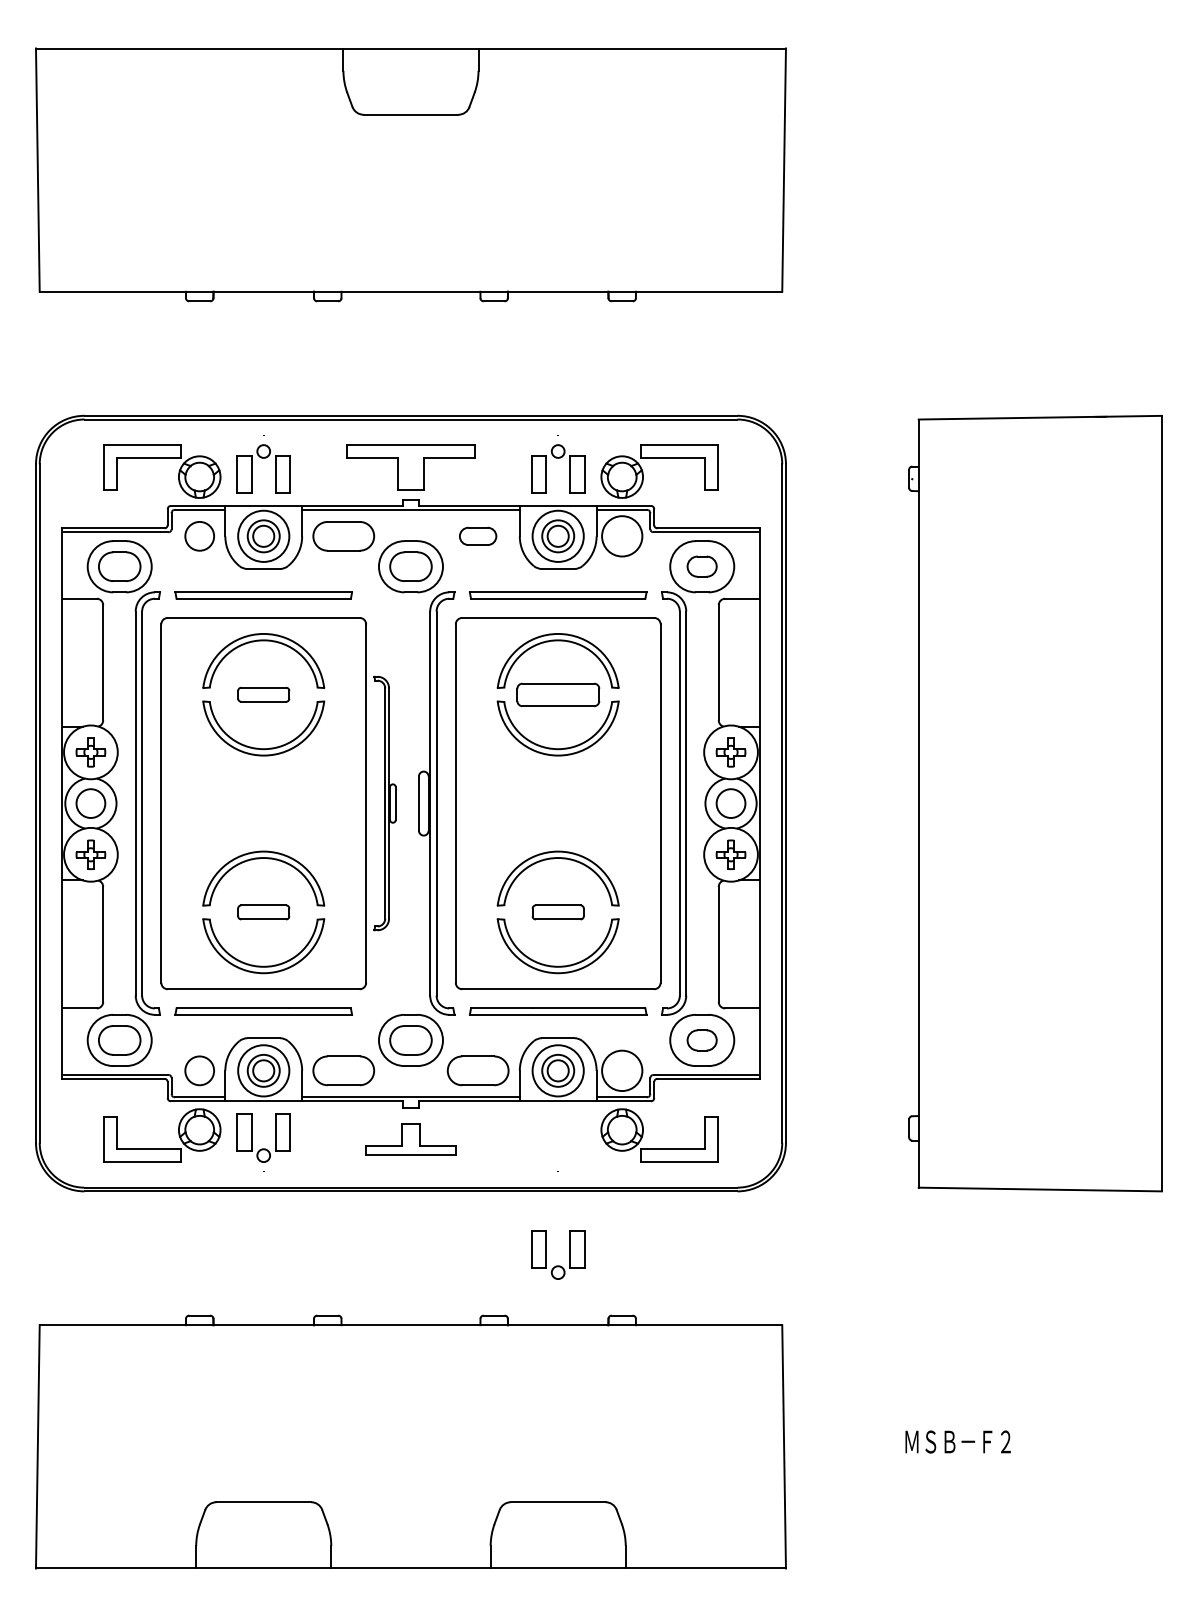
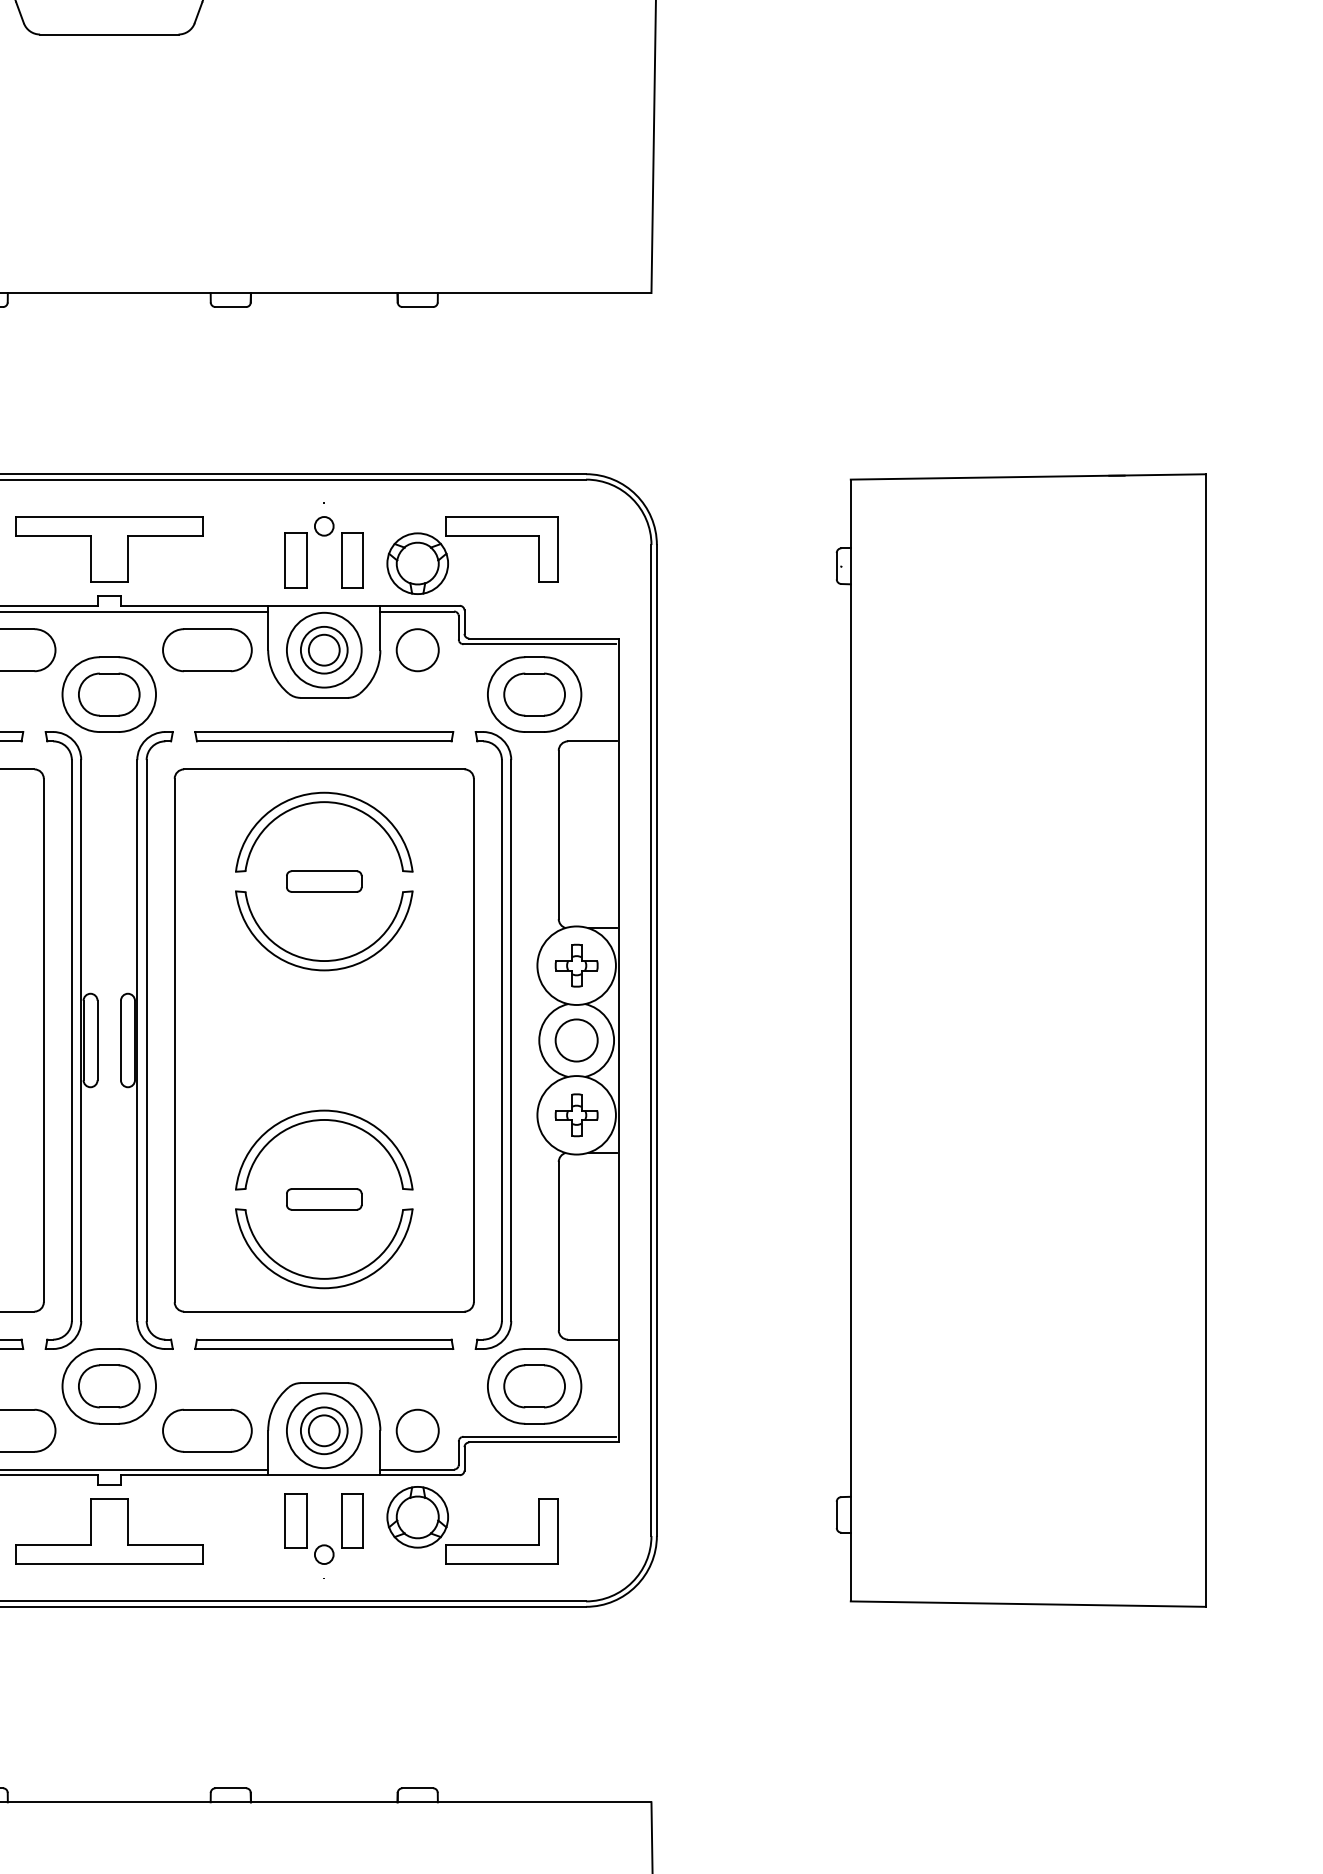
circle: (621, 535) -> (416, 648), size x0.71
part: (477, 536) -> (206, 650), size x1.67
part: (701, 566) -> (533, 694), size x1.43
part: (557, 694) -> (323, 881), size x0.62
part: (384, 803) -> (70, 1040), size x1.67
part: (701, 1040) -> (533, 1386), size x1.43
circle: (621, 1070) -> (416, 1430), size x0.71
part: (410, 1139) -> (108, 1531), size x1.43
part: (569, 1254) -> (340, 1528), moved

